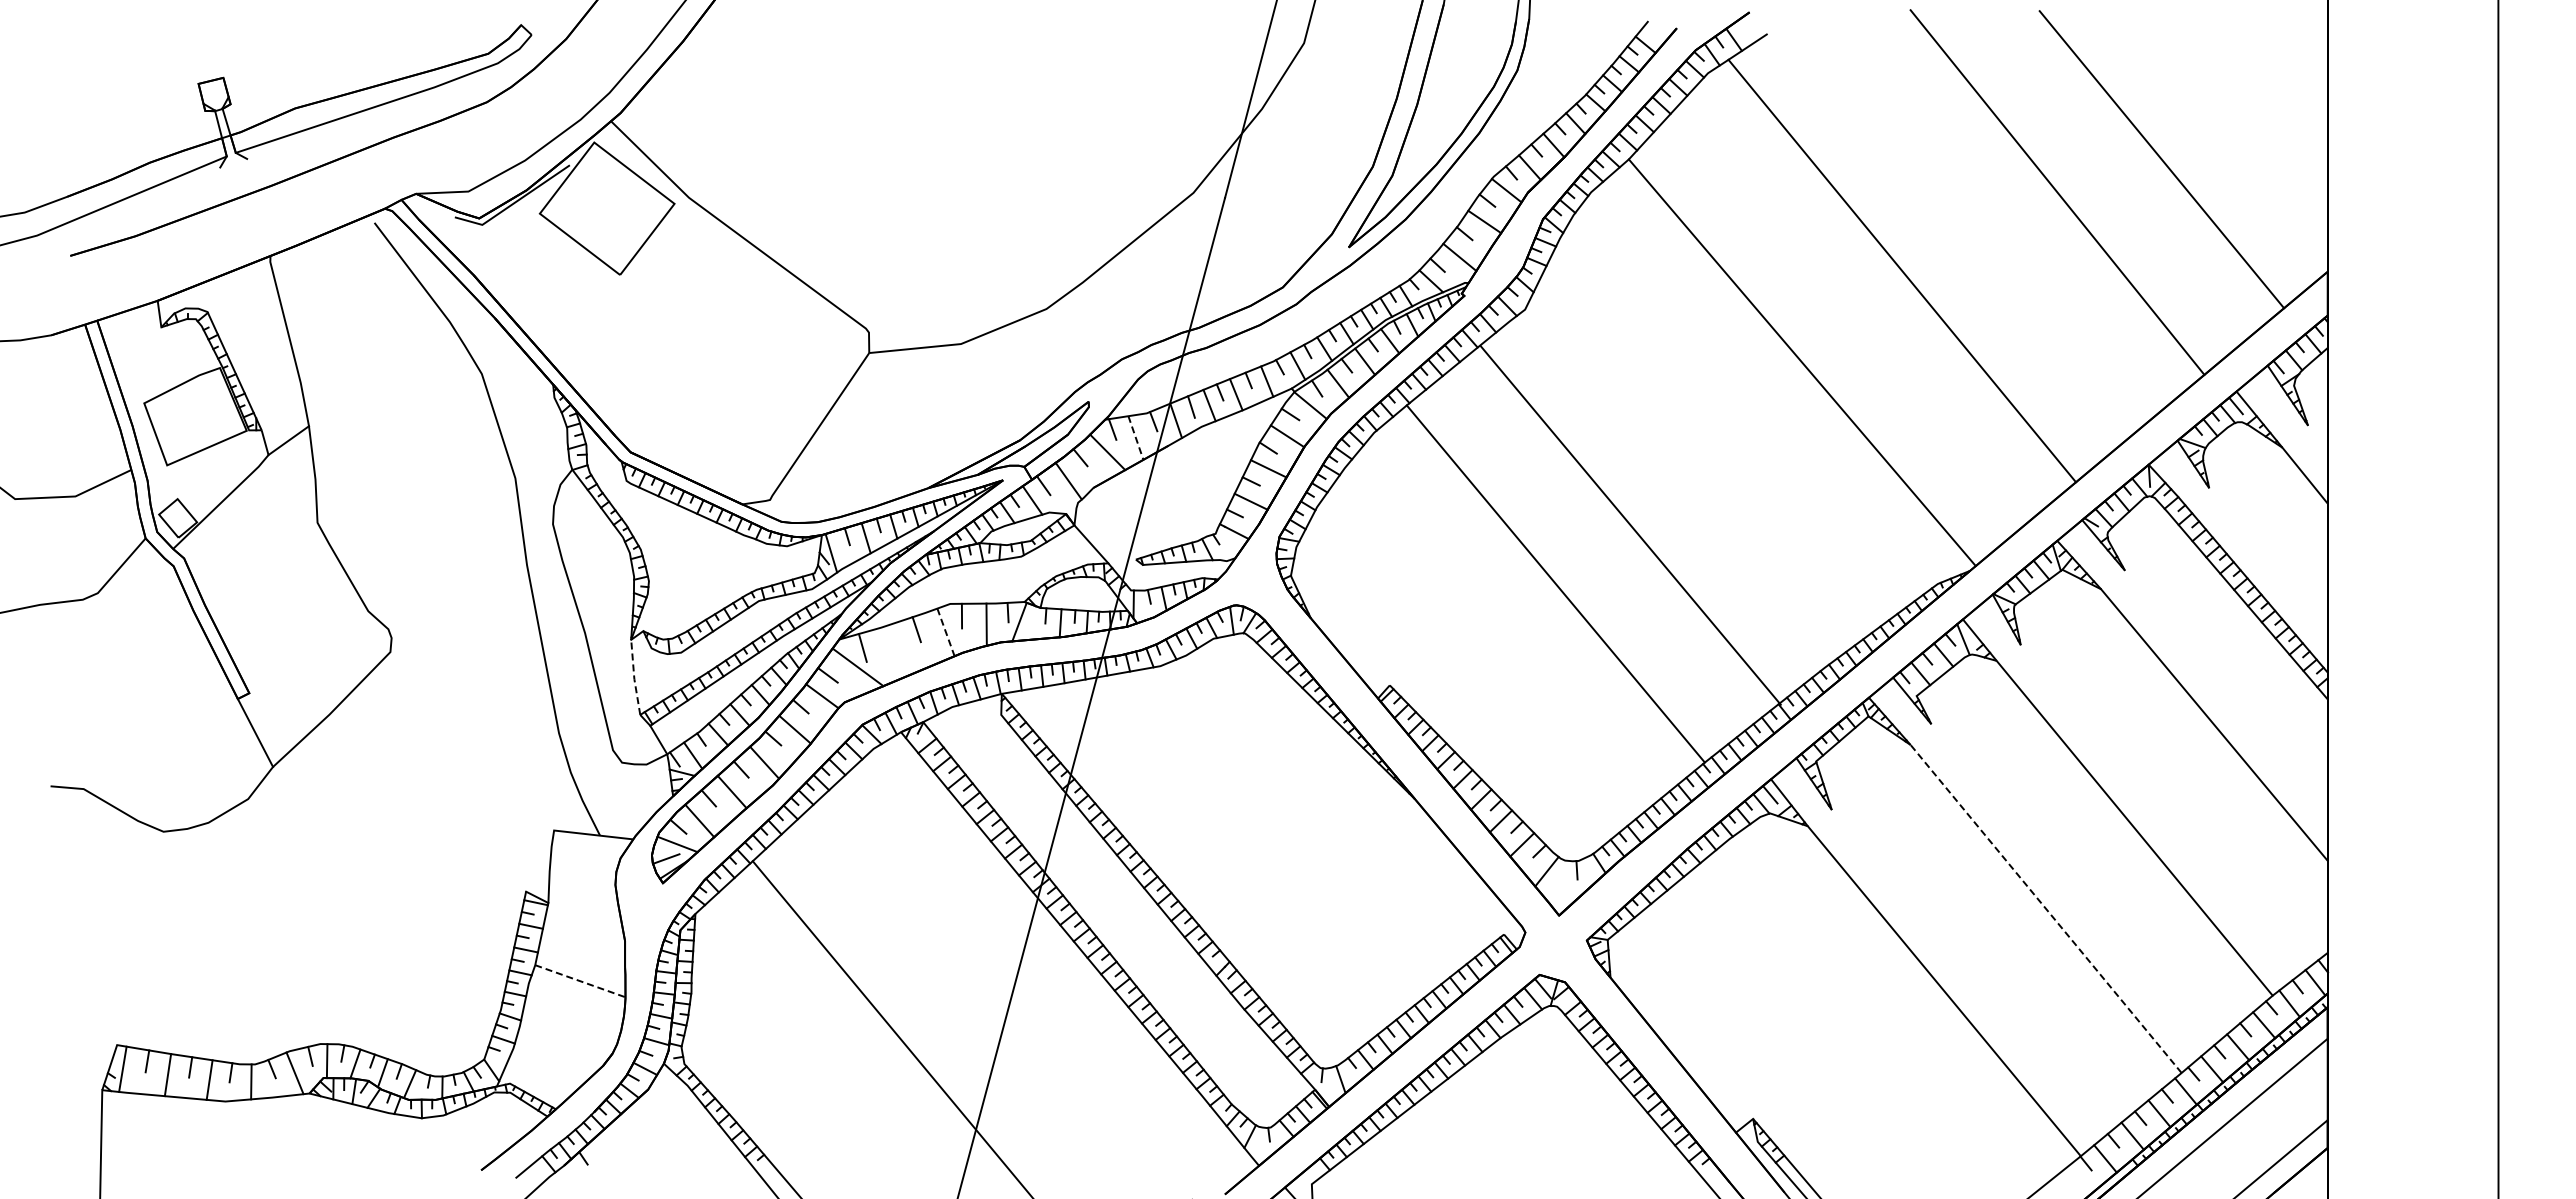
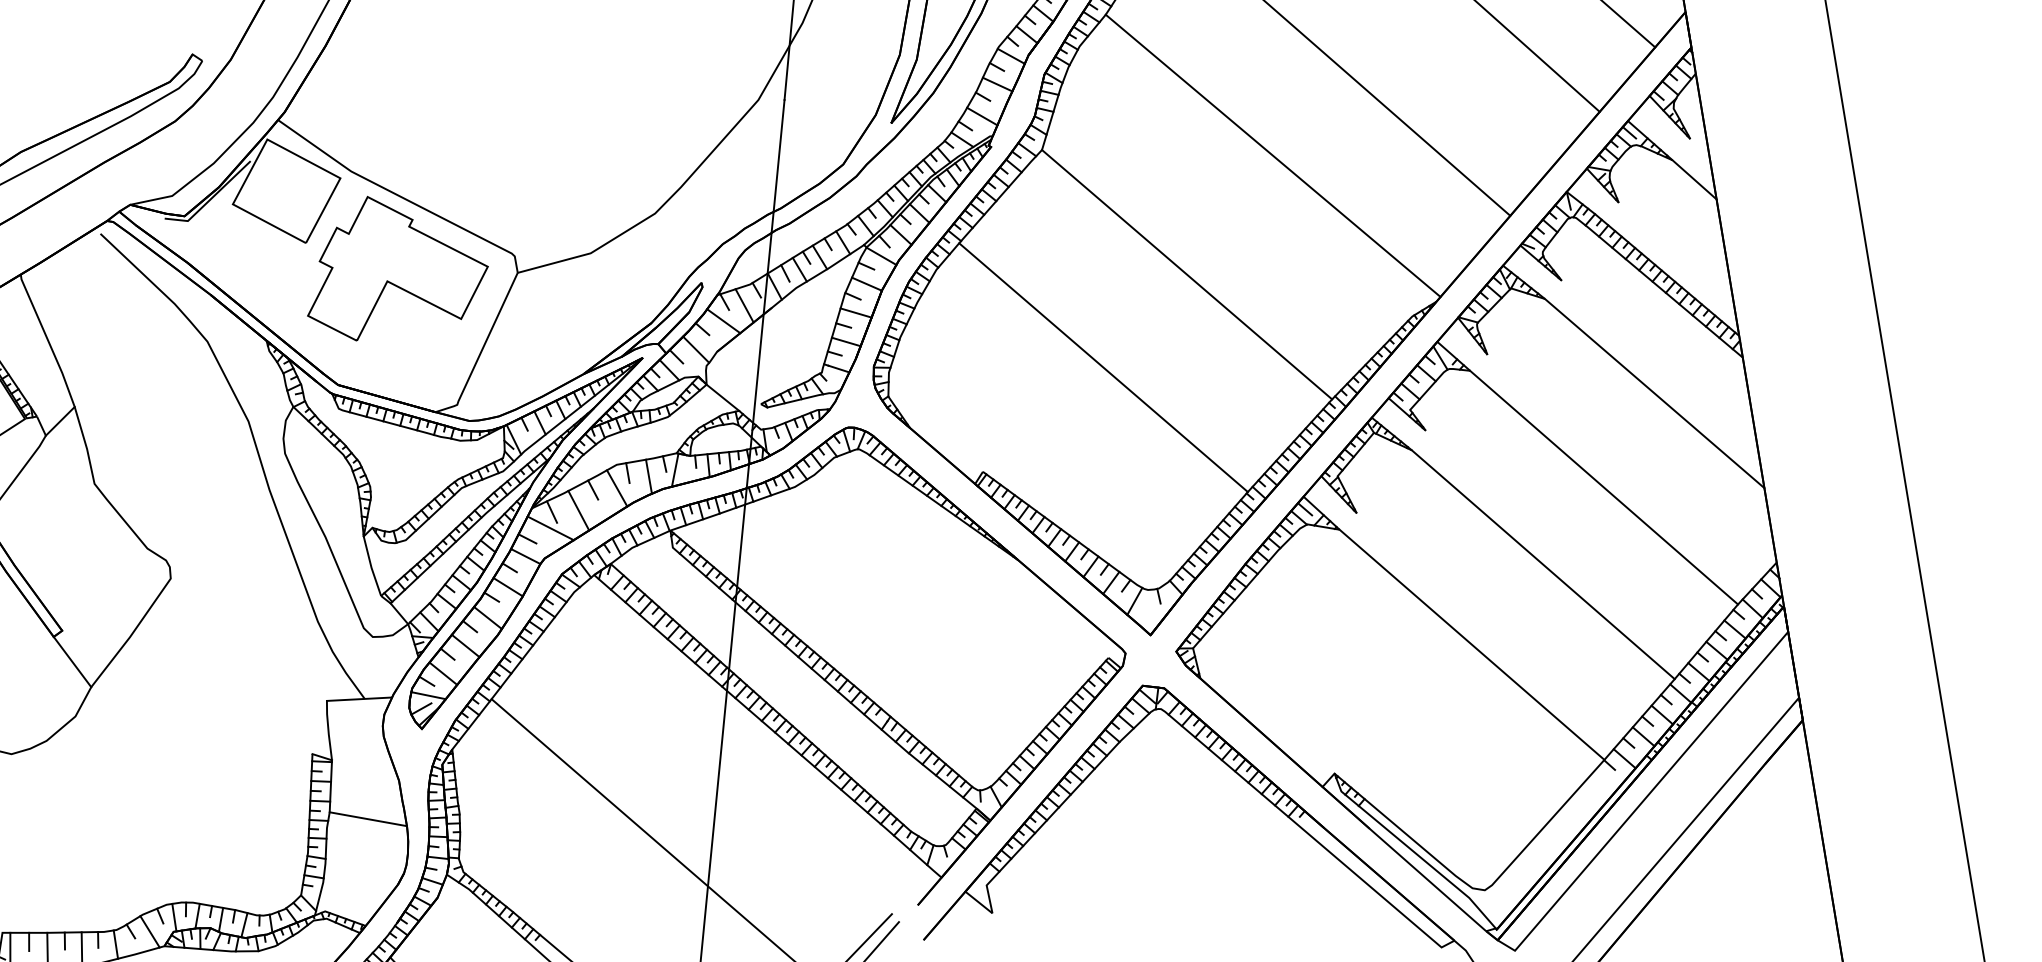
part: (721, 316) -> (393, 263), added
line: (1136, 438) -> (745, 306), dashed -> solid
line: (1630, 525) -> (1186, 274), moved
line: (946, 632) -> (617, 488), dashed -> solid
line: (894, 651) -> (578, 510), added
line: (634, 678) -> (371, 567), dashed -> solid
line: (2046, 909) -> (1543, 565), dashed -> solid
line: (580, 981) -> (368, 819), dashed -> solid

